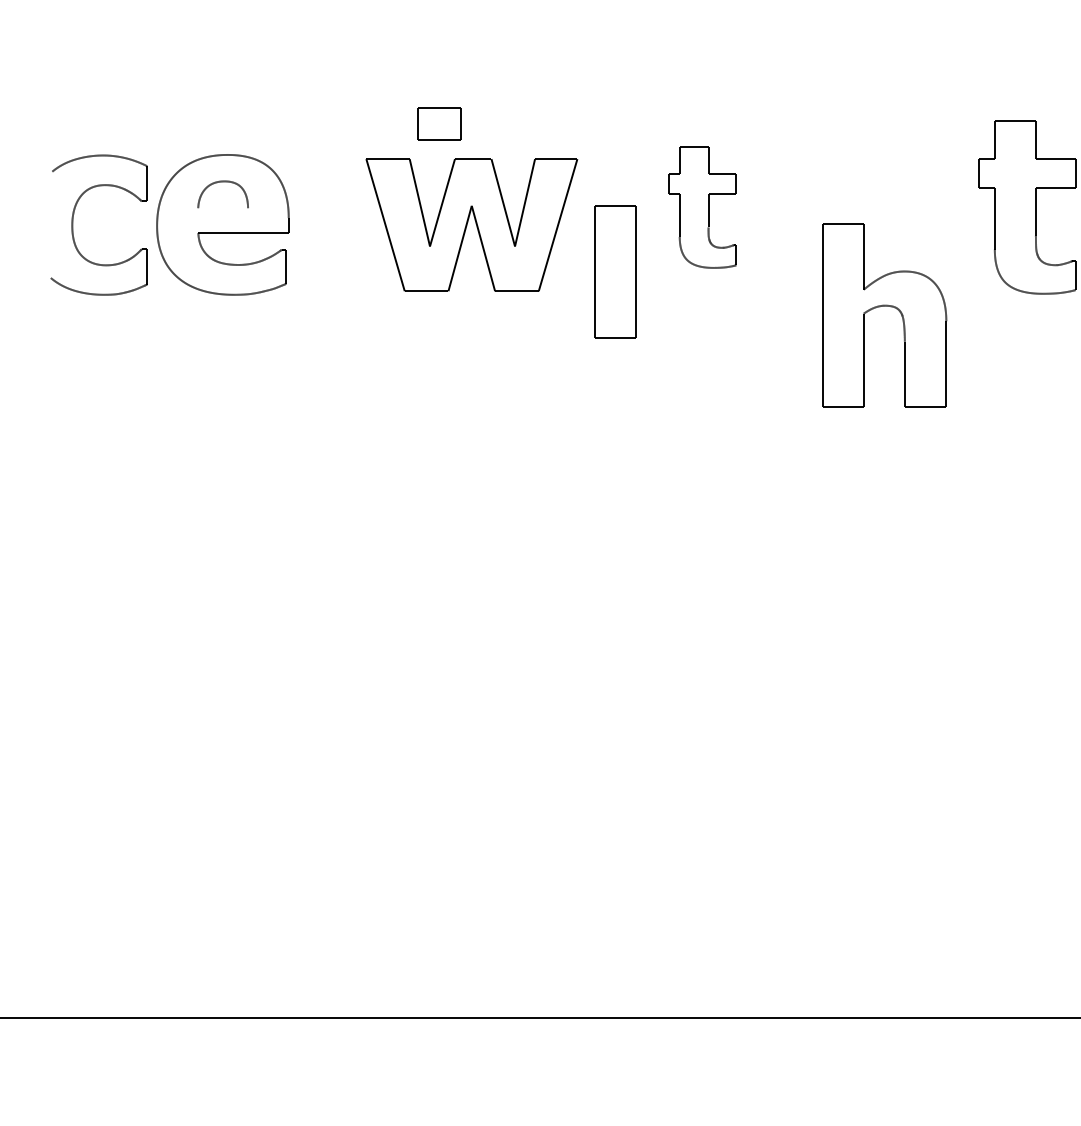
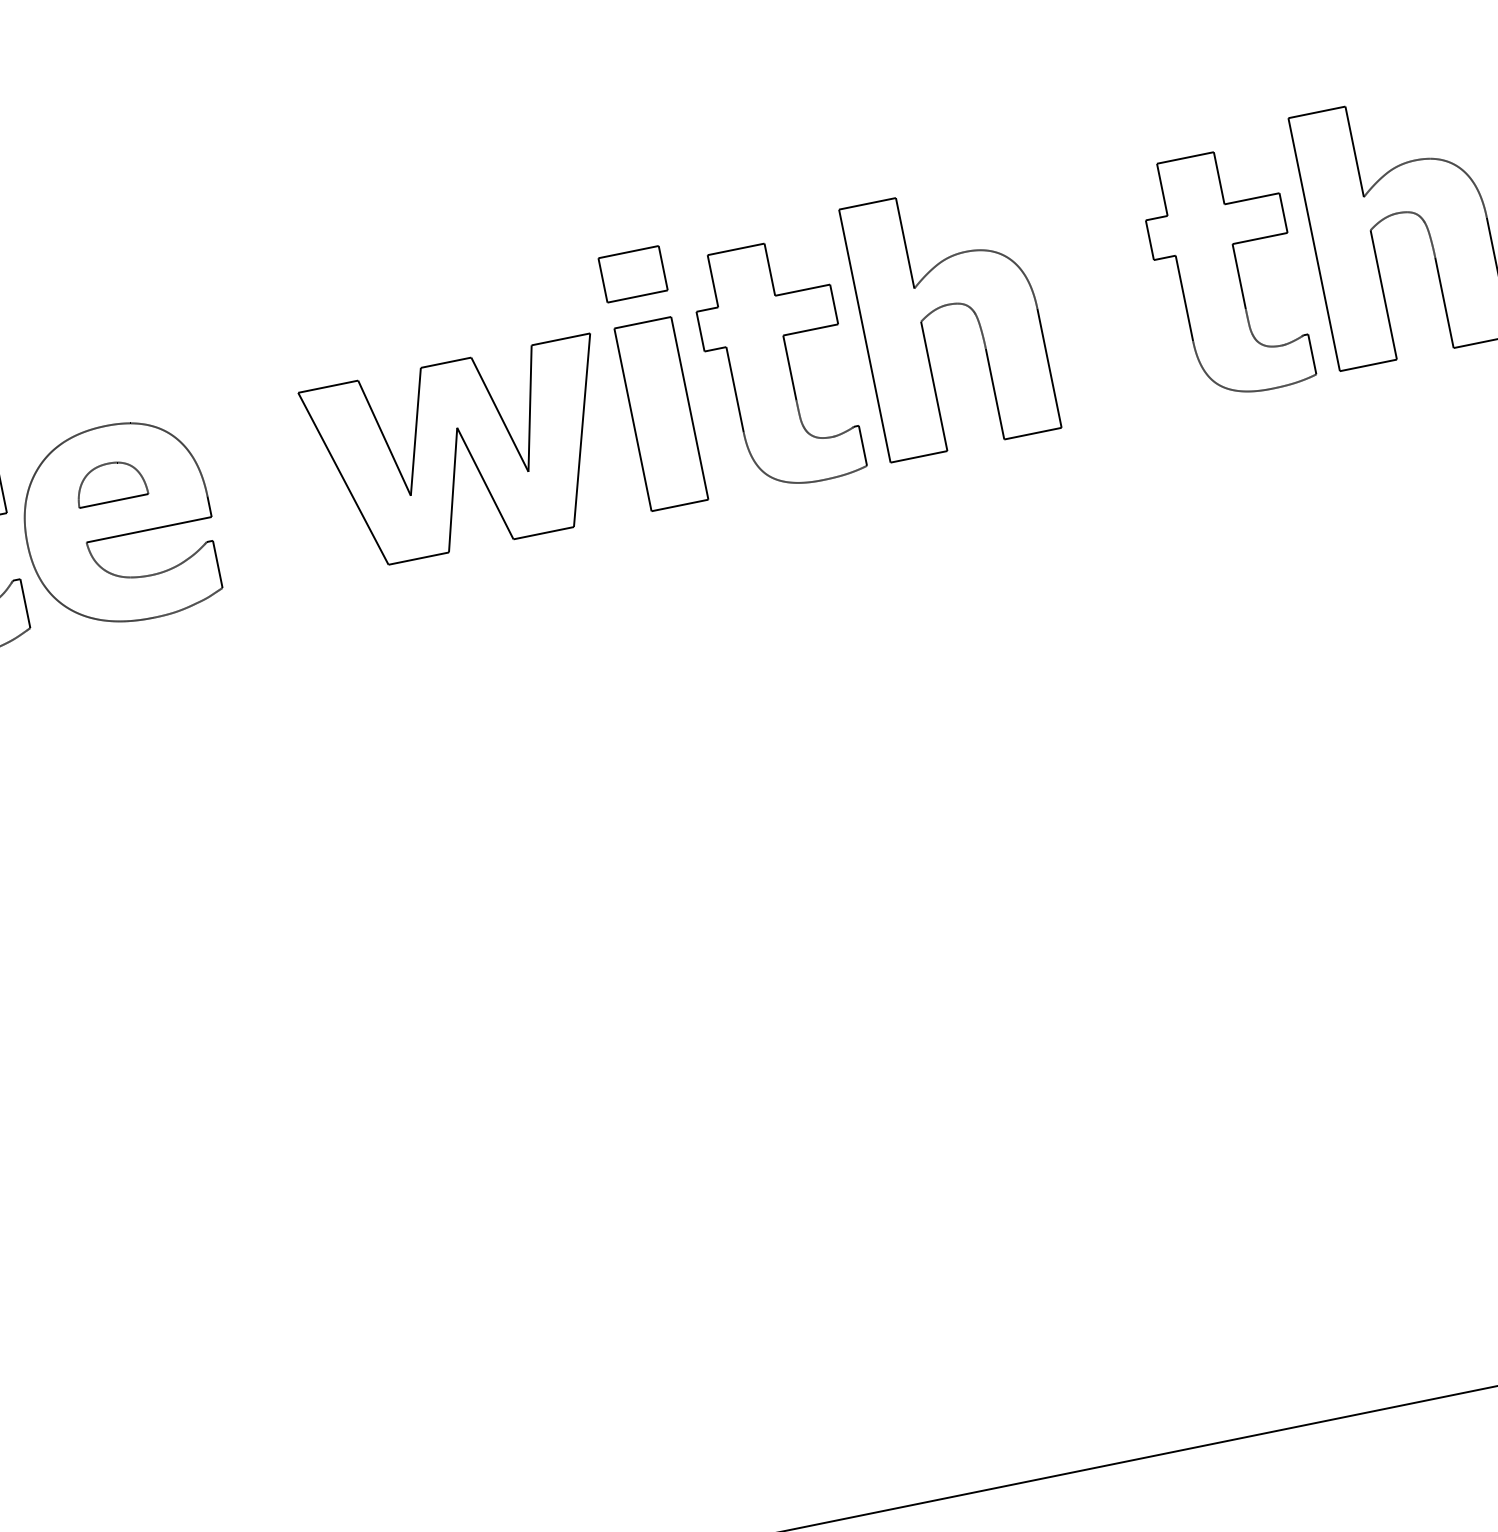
part: (439, 123) -> (632, 273), moved
part: (702, 207) -> (776, 365), size x1.43
line: (223, 208) -> (114, 501), added
part: (615, 271) -> (661, 413), moved
part: (880, 307) -> (942, 308), moved

